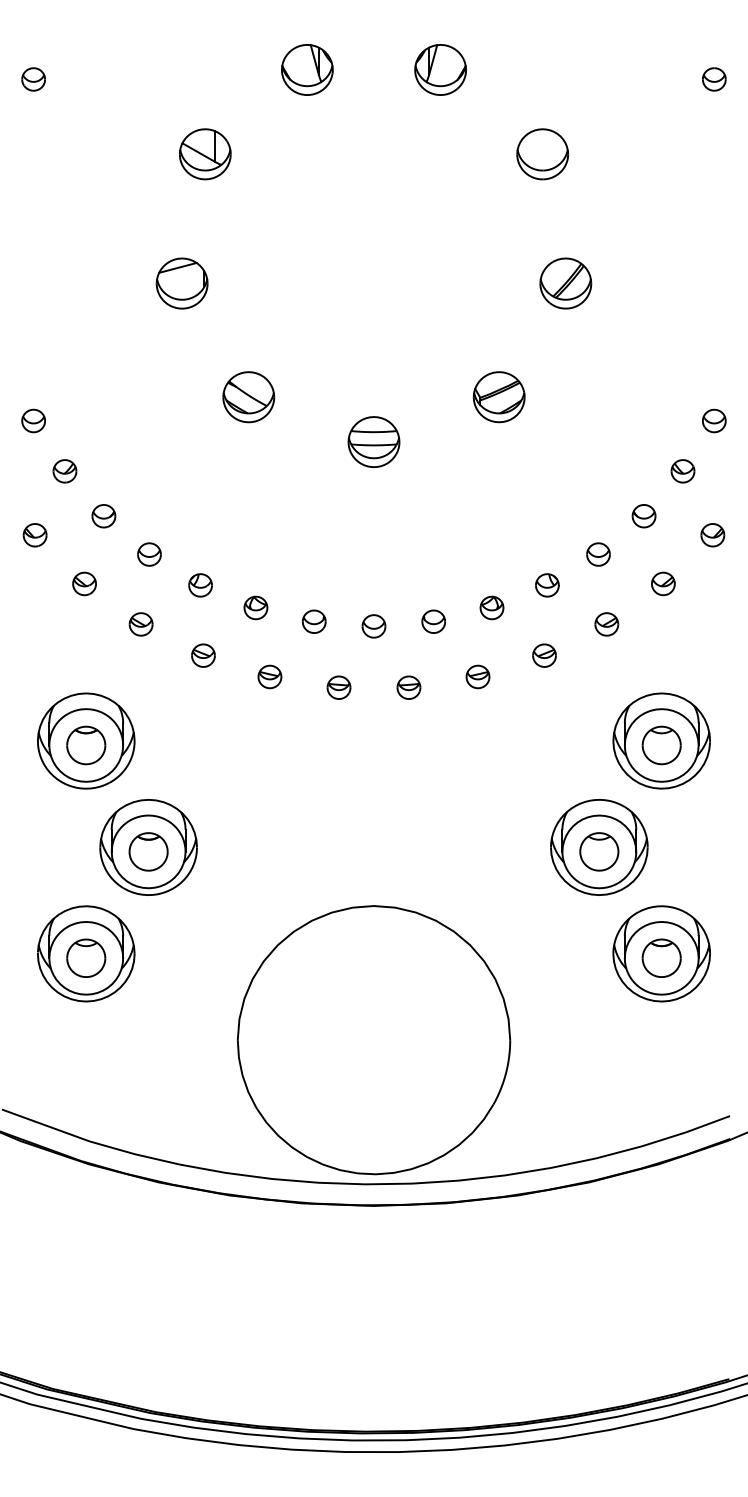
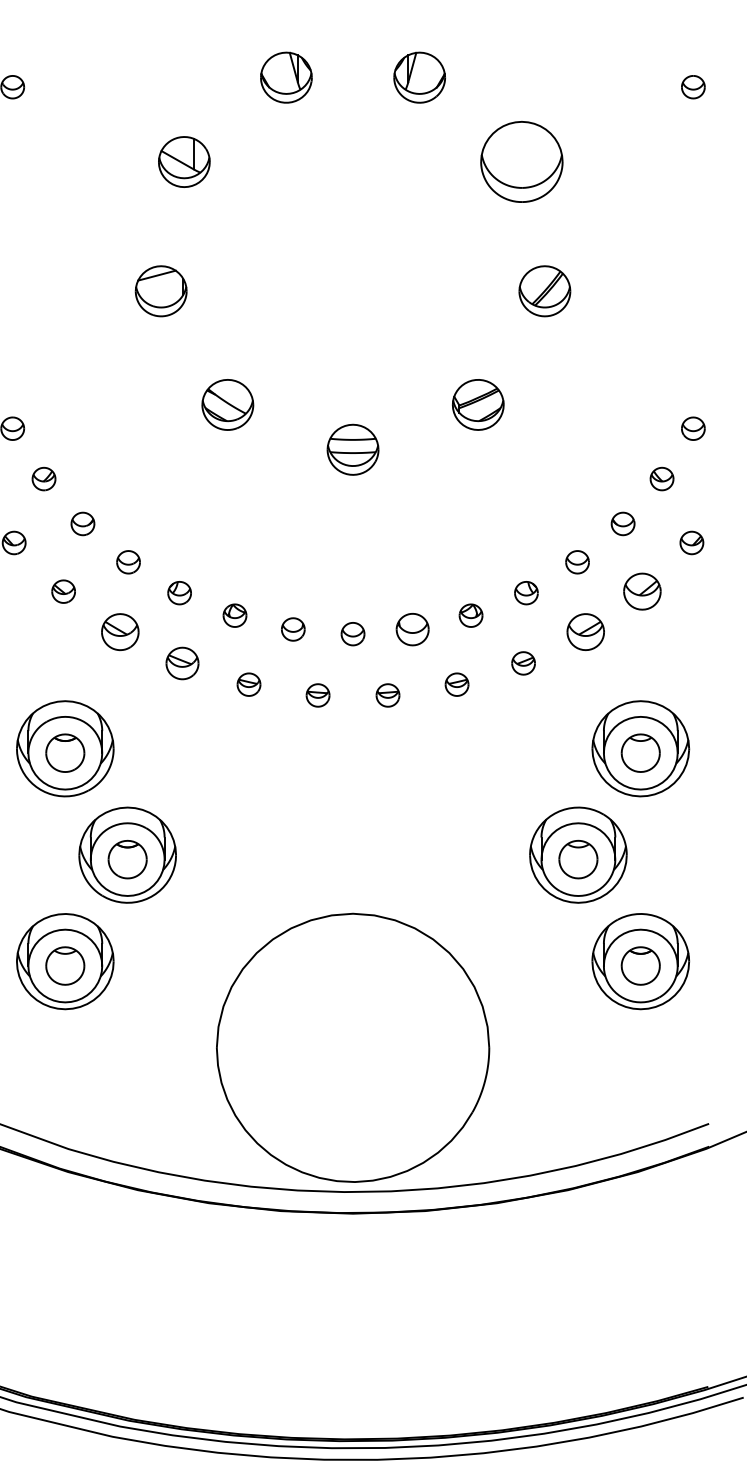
part: (542, 154) -> (521, 162), size x1.6
part: (663, 583) -> (642, 591), size x1.6
part: (433, 621) -> (412, 629), size x1.4
part: (140, 624) -> (119, 632), size x1.6
part: (606, 624) -> (585, 632), size x1.6
part: (203, 655) -> (182, 663), size x1.4

